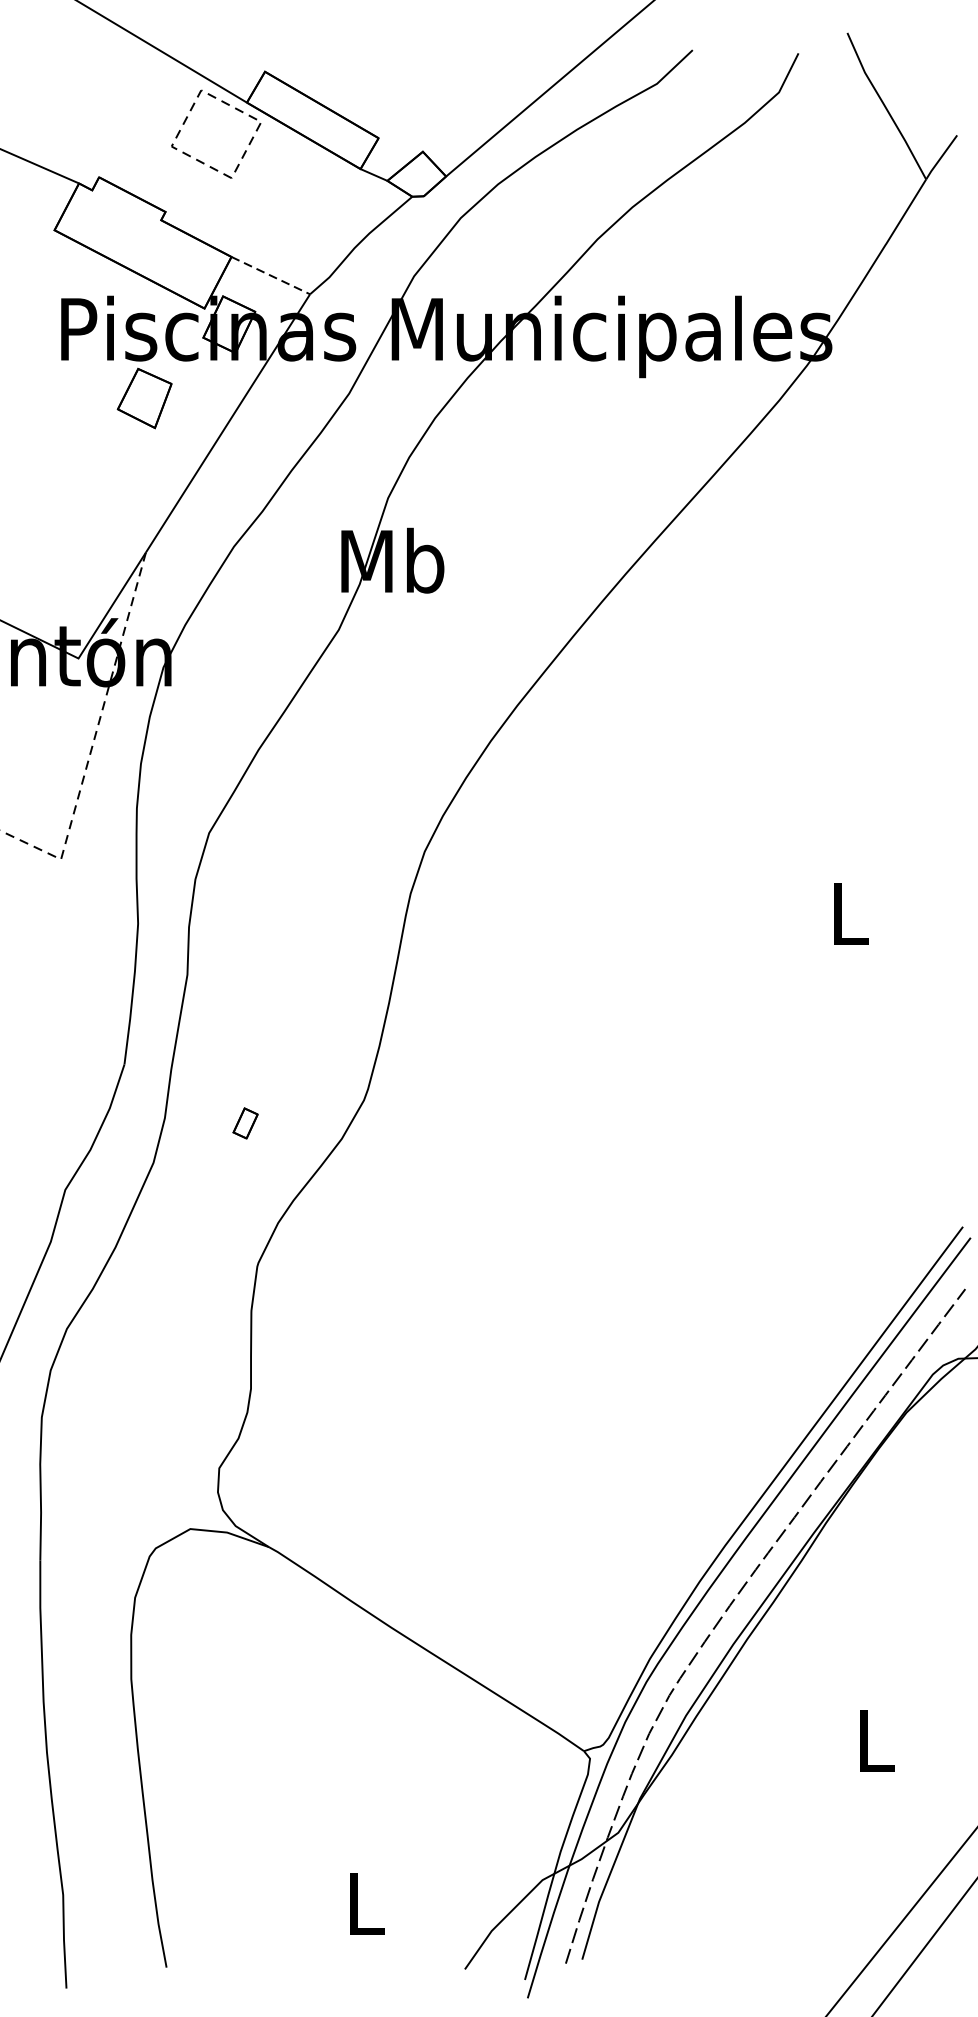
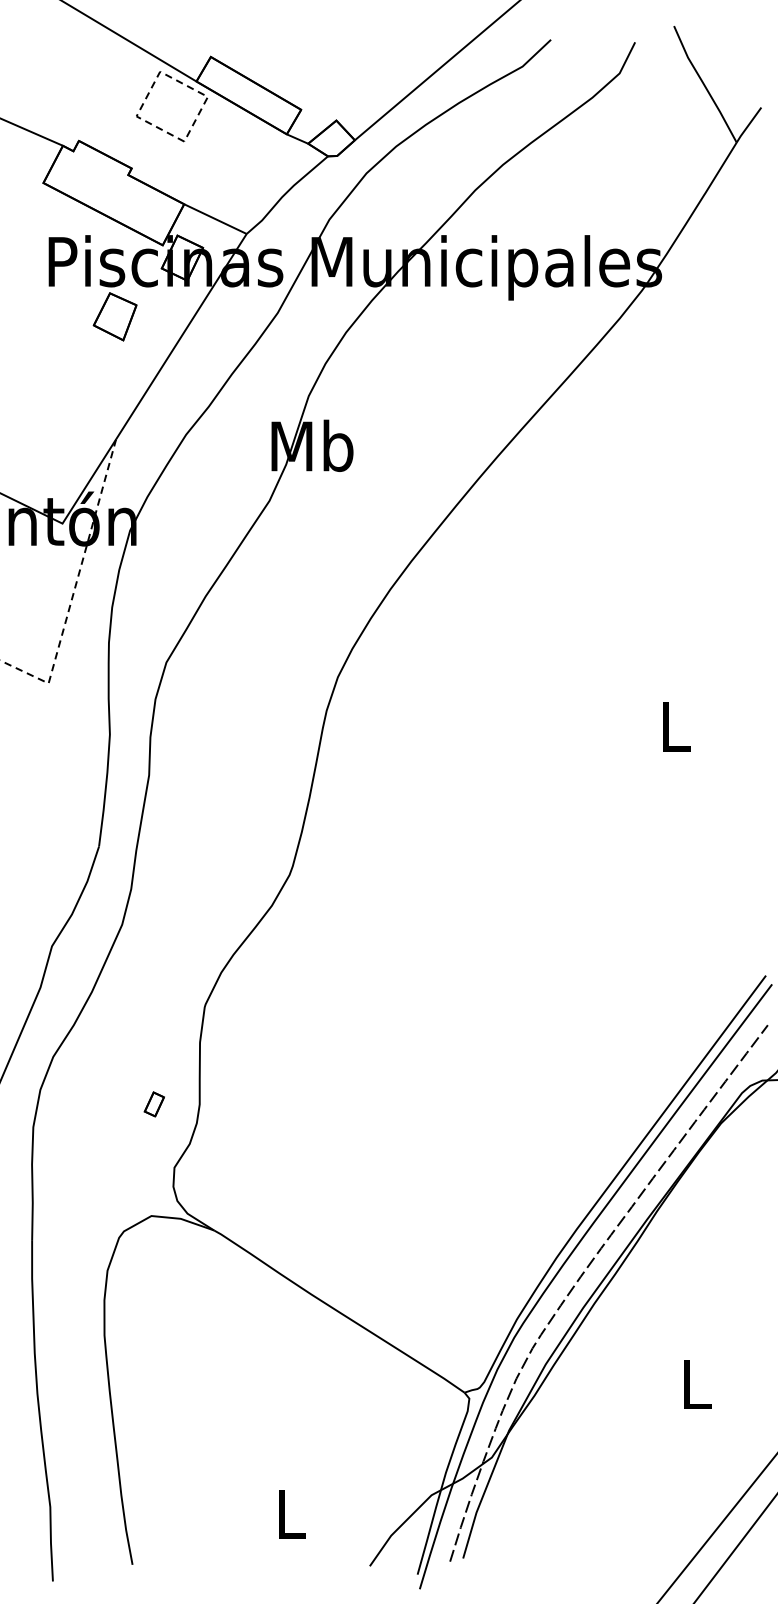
line: (270, 276) -> (215, 219), dashed -> solid
part: (244, 1123) -> (153, 1104), moved

